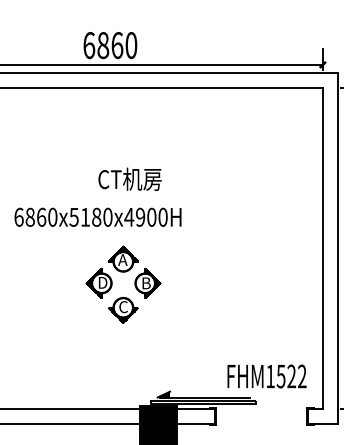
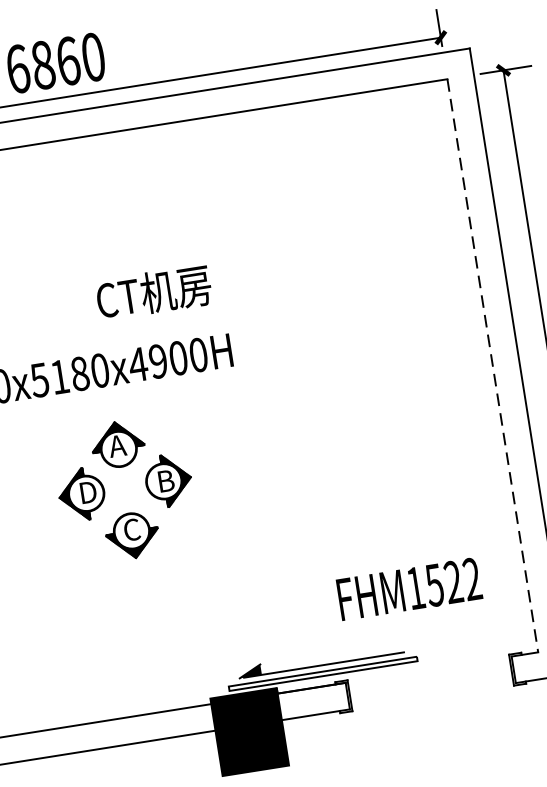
text: (129, 178) -> (152, 291), moved
line: (322, 249) -> (492, 367), solid -> dashed
part: (112, 284) -> (105, 492), moved
text: (266, 376) -> (408, 589), moved

